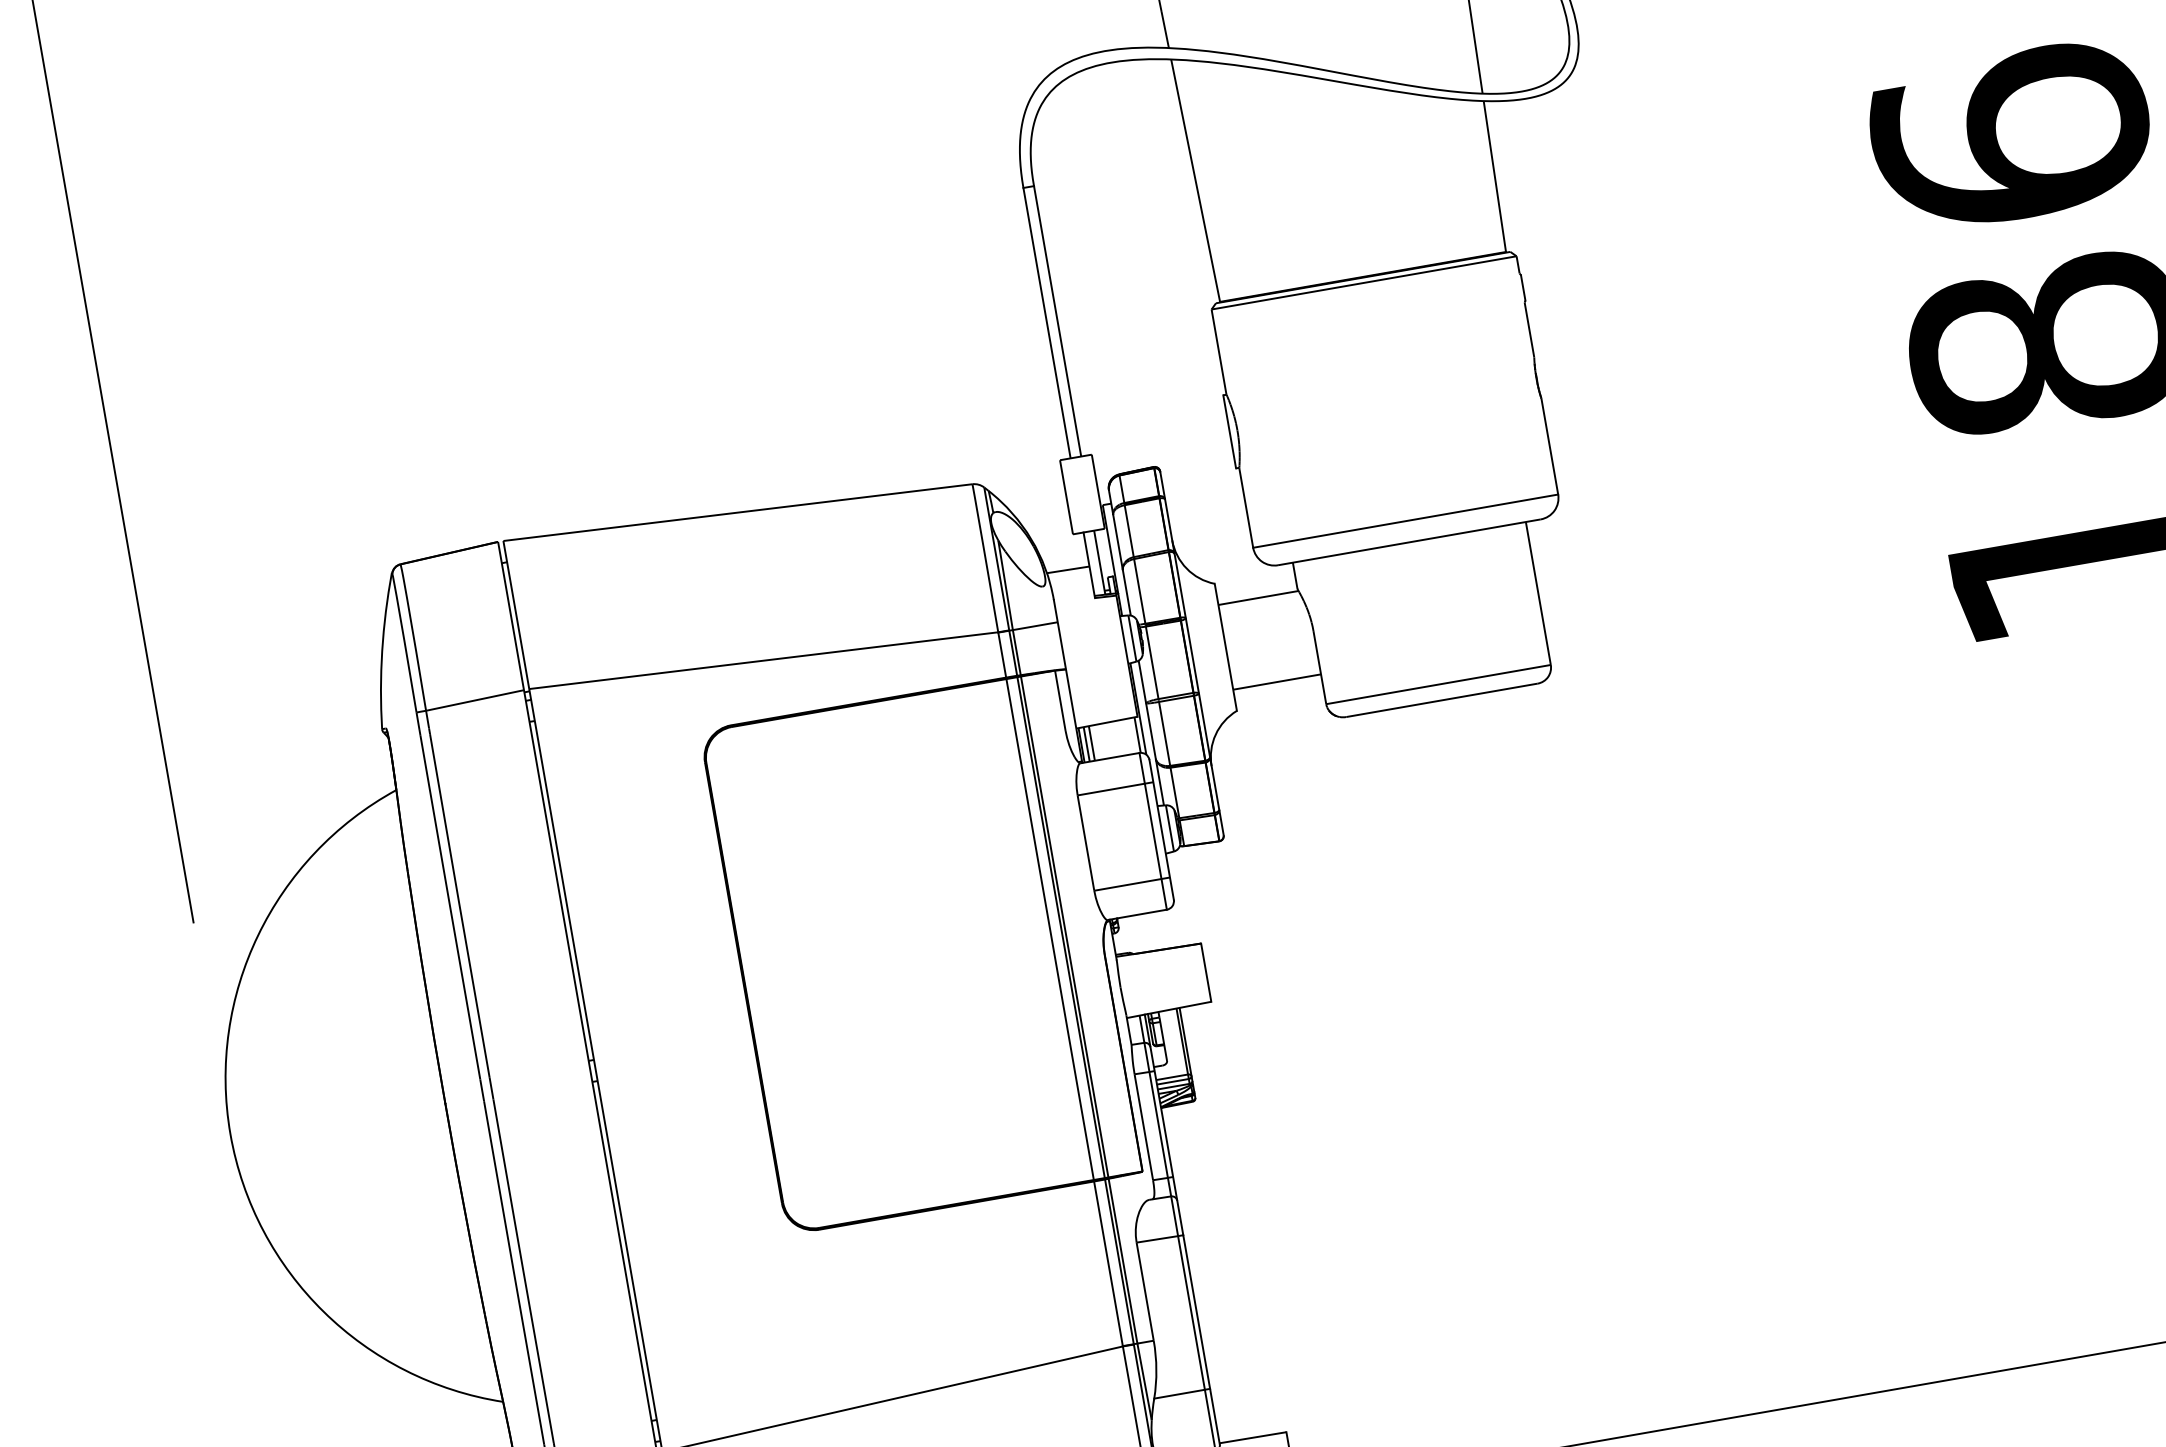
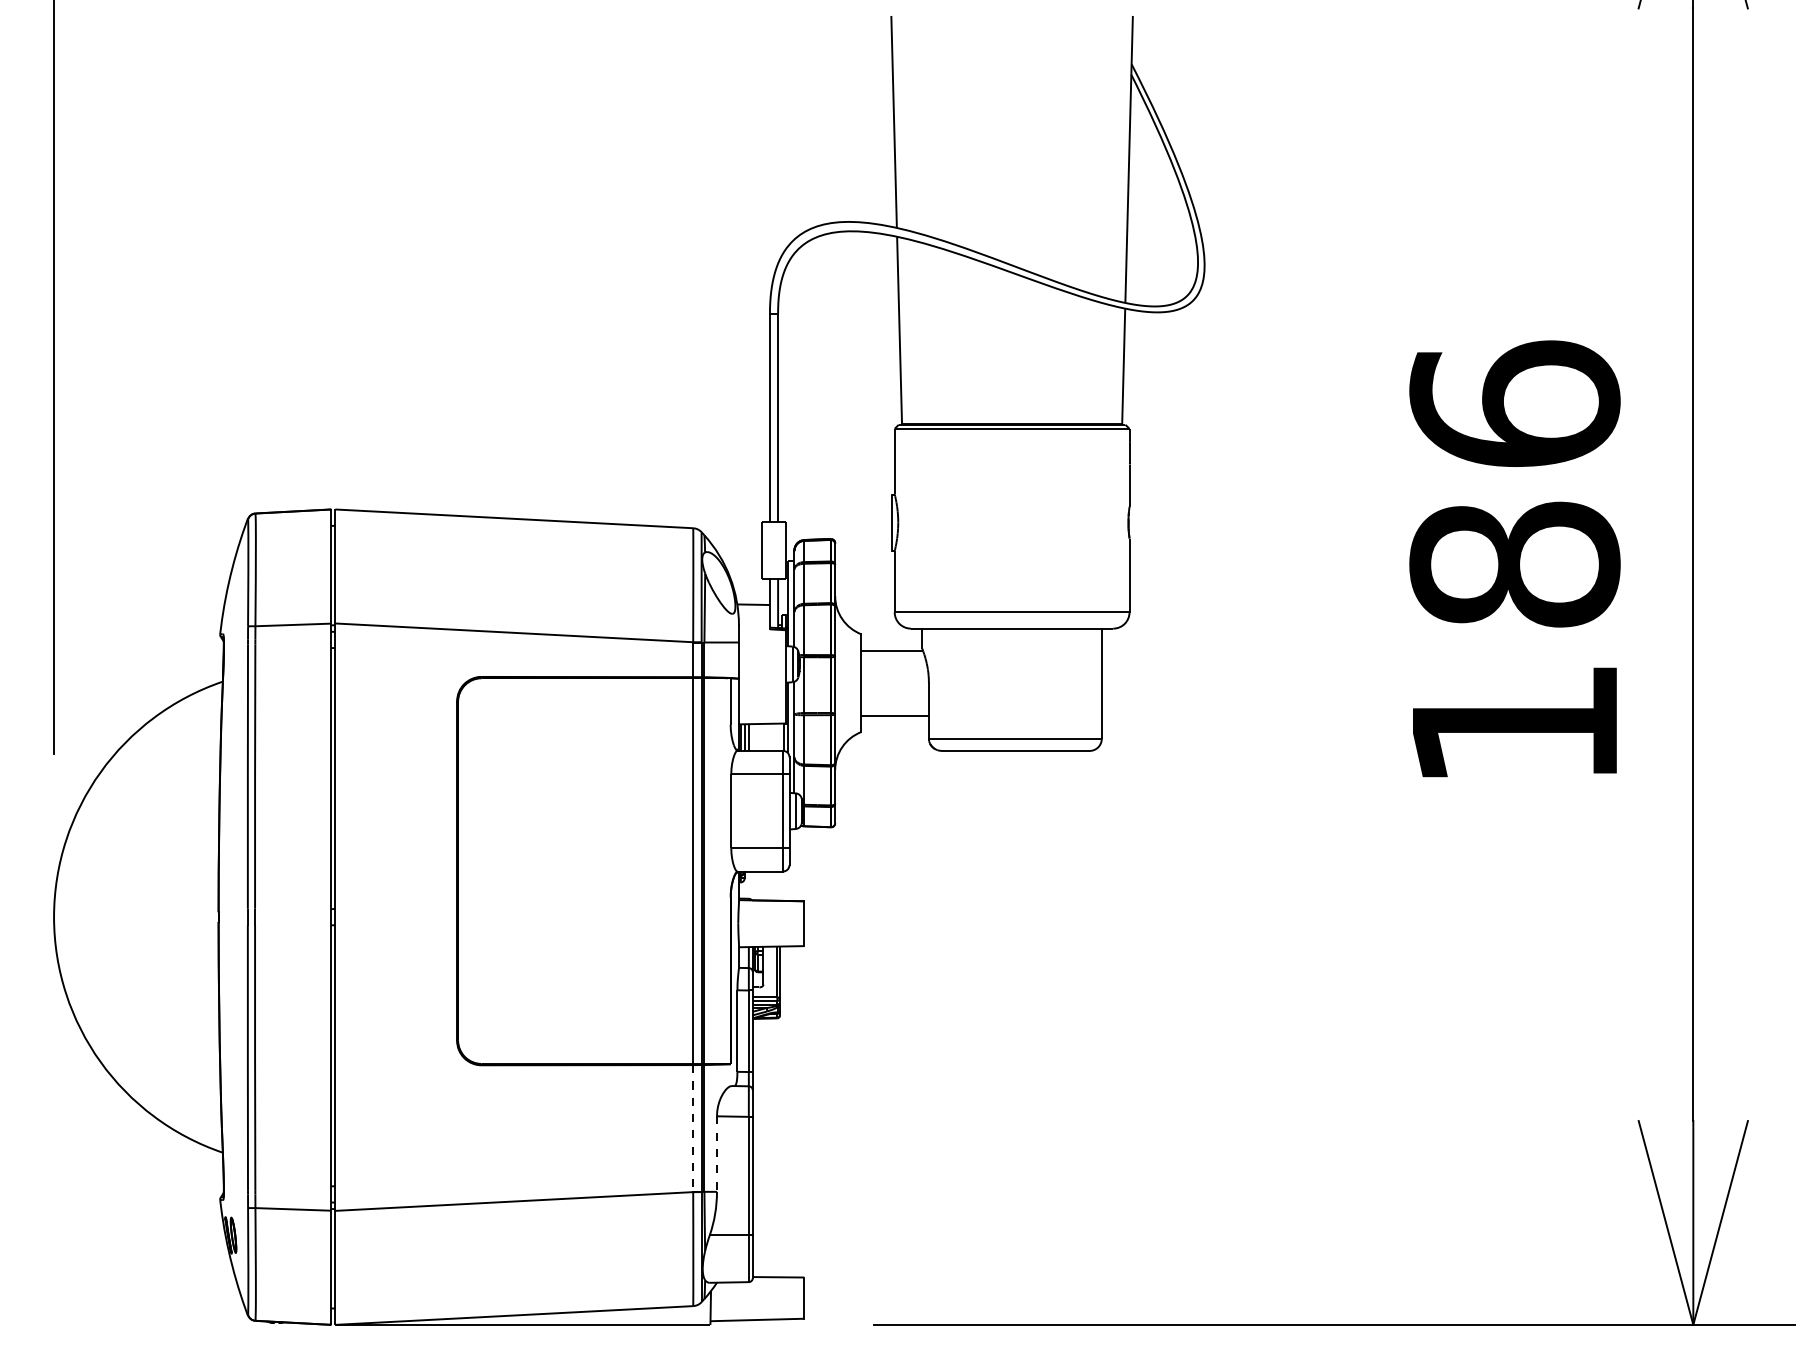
line: (1108, 1263) -> (693, 1128), solid -> dashed
line: (1144, 1292) -> (716, 1154), solid -> dashed

